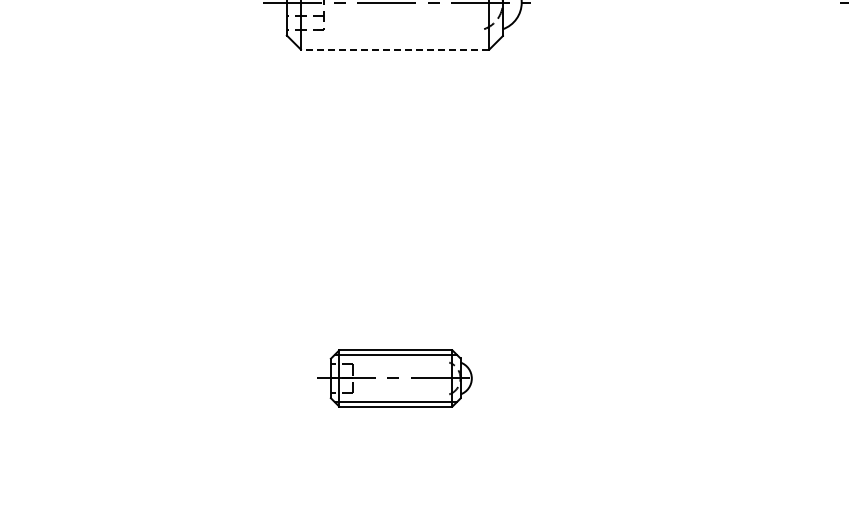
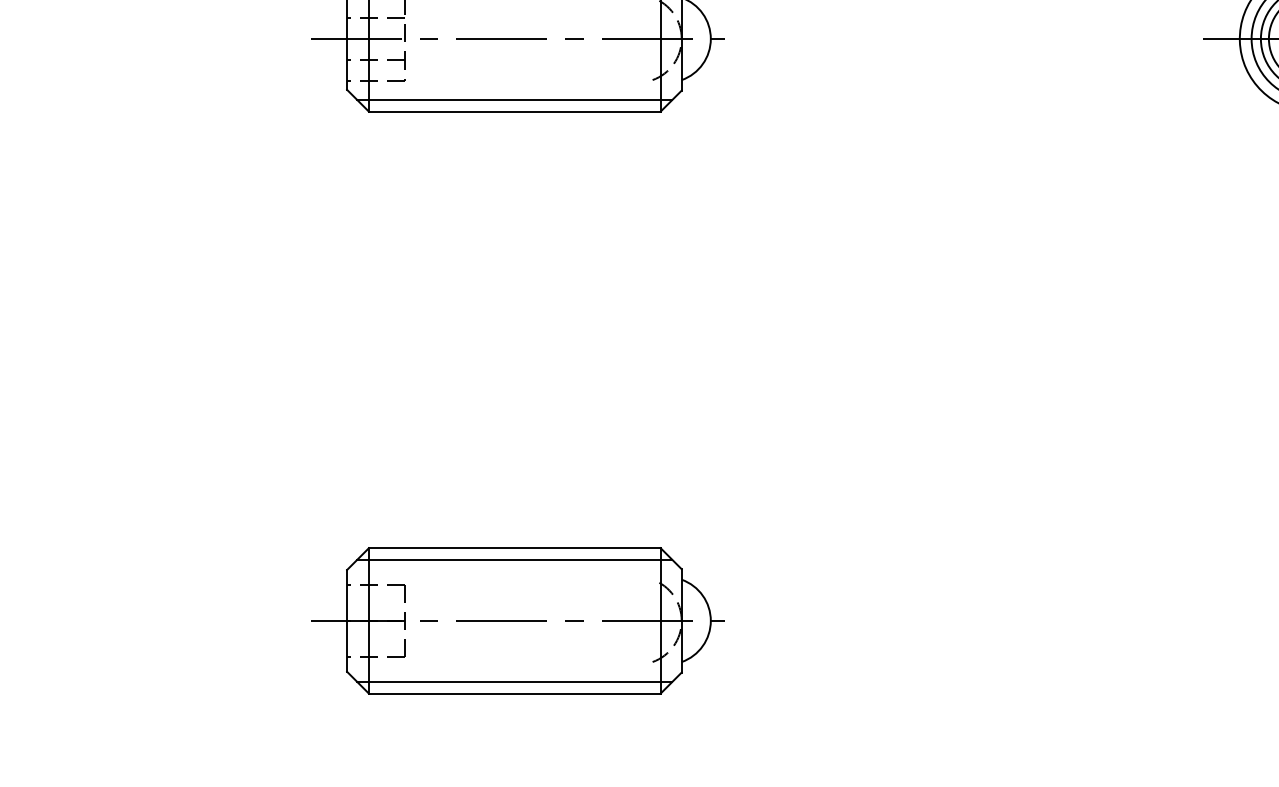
line: (394, 42) -> (513, 100), added
line: (394, 49) -> (513, 111), dashed -> solid
part: (396, 378) -> (516, 620), size x1.67

